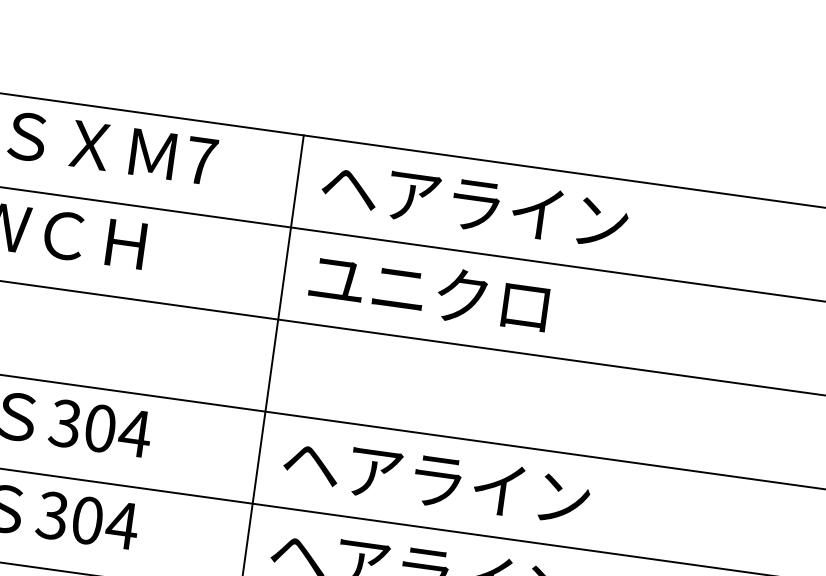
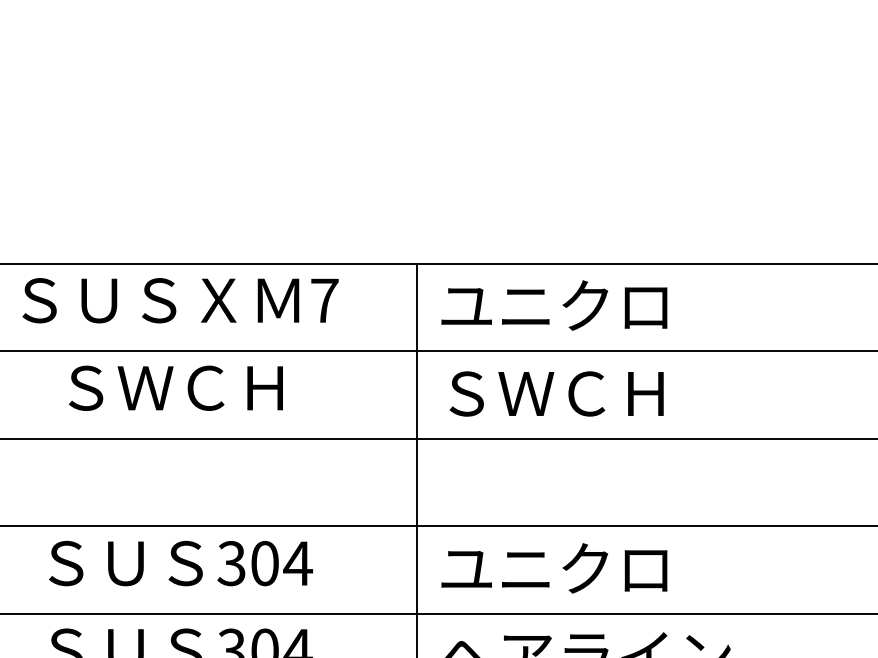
text: (474, 204) -> (585, 305), ヘアライン -> ユニクロ
text: (429, 292) -> (554, 393), ユニクロ -> ＳＷＣＨ
text: (436, 480) -> (585, 568), ヘアライン -> ユニクロ

